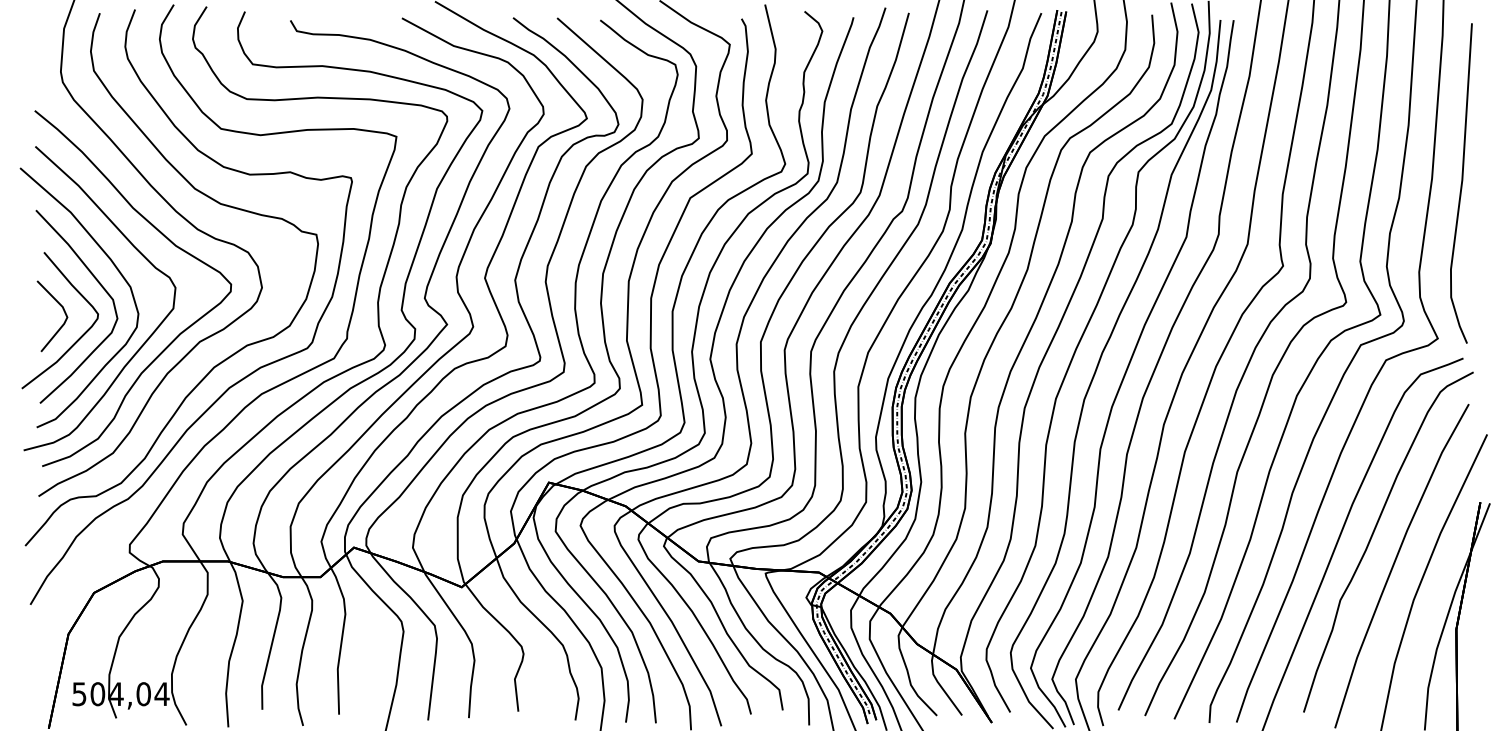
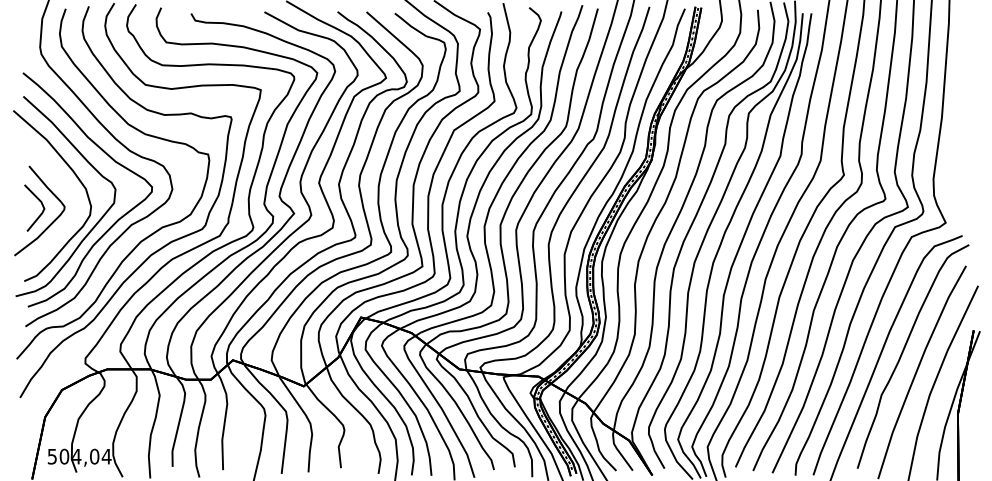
curve: (1460, 183) -> (960, 120), removed
curve: (100, 287) -> (66, 189), removed

